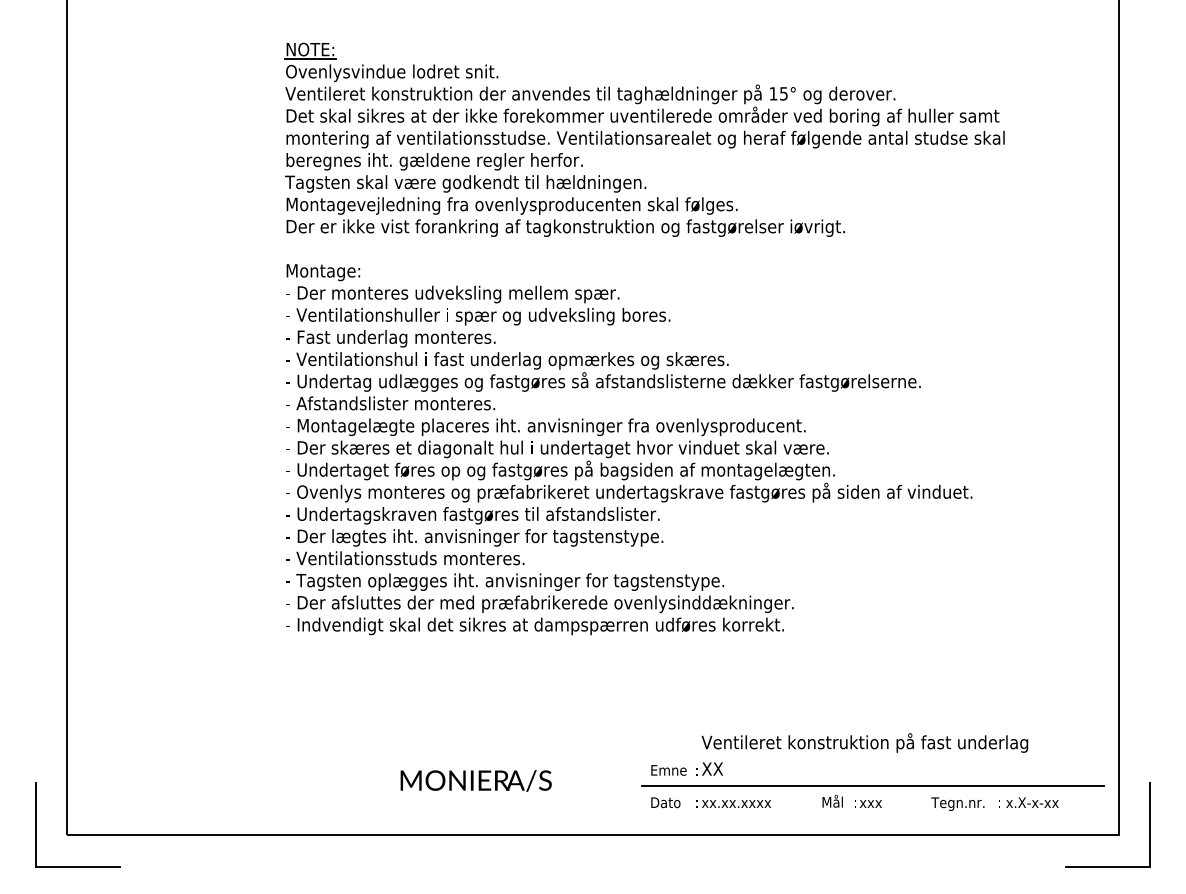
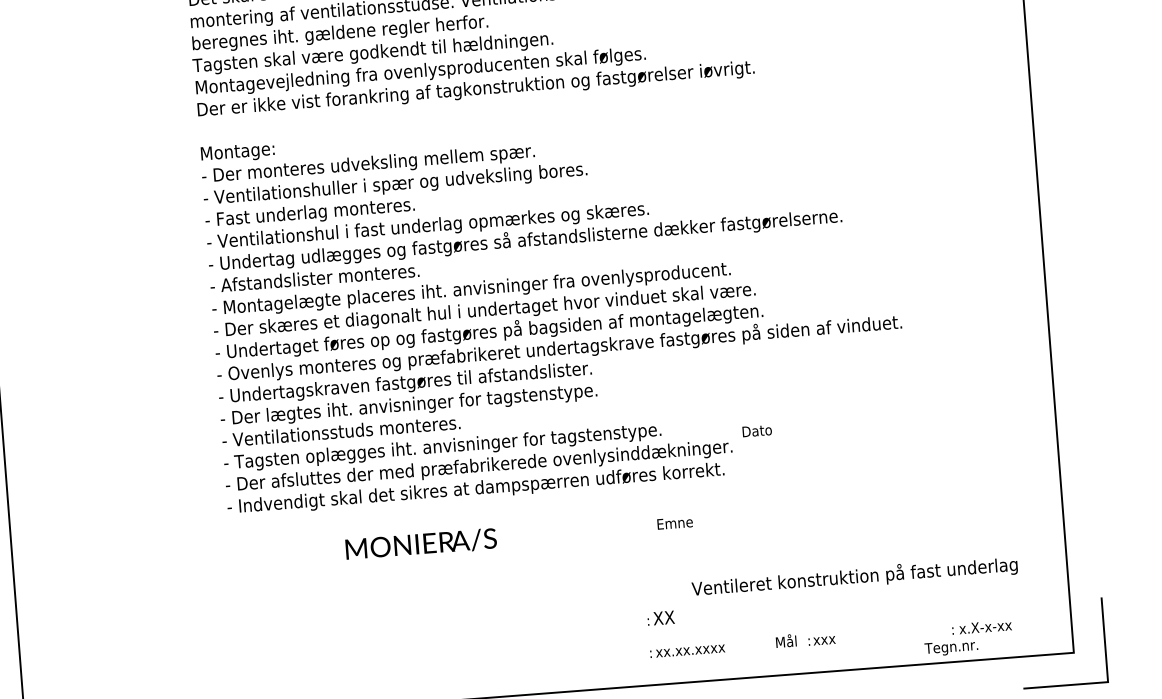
text: (864, 742) -> (854, 576), moved
text: (668, 770) -> (674, 523), moved
text: (475, 780) -> (420, 543), moved
line: (872, 786) -> (824, 623), removed
text: (665, 802) -> (756, 430), moved
text: (957, 803) -> (951, 647), moved

